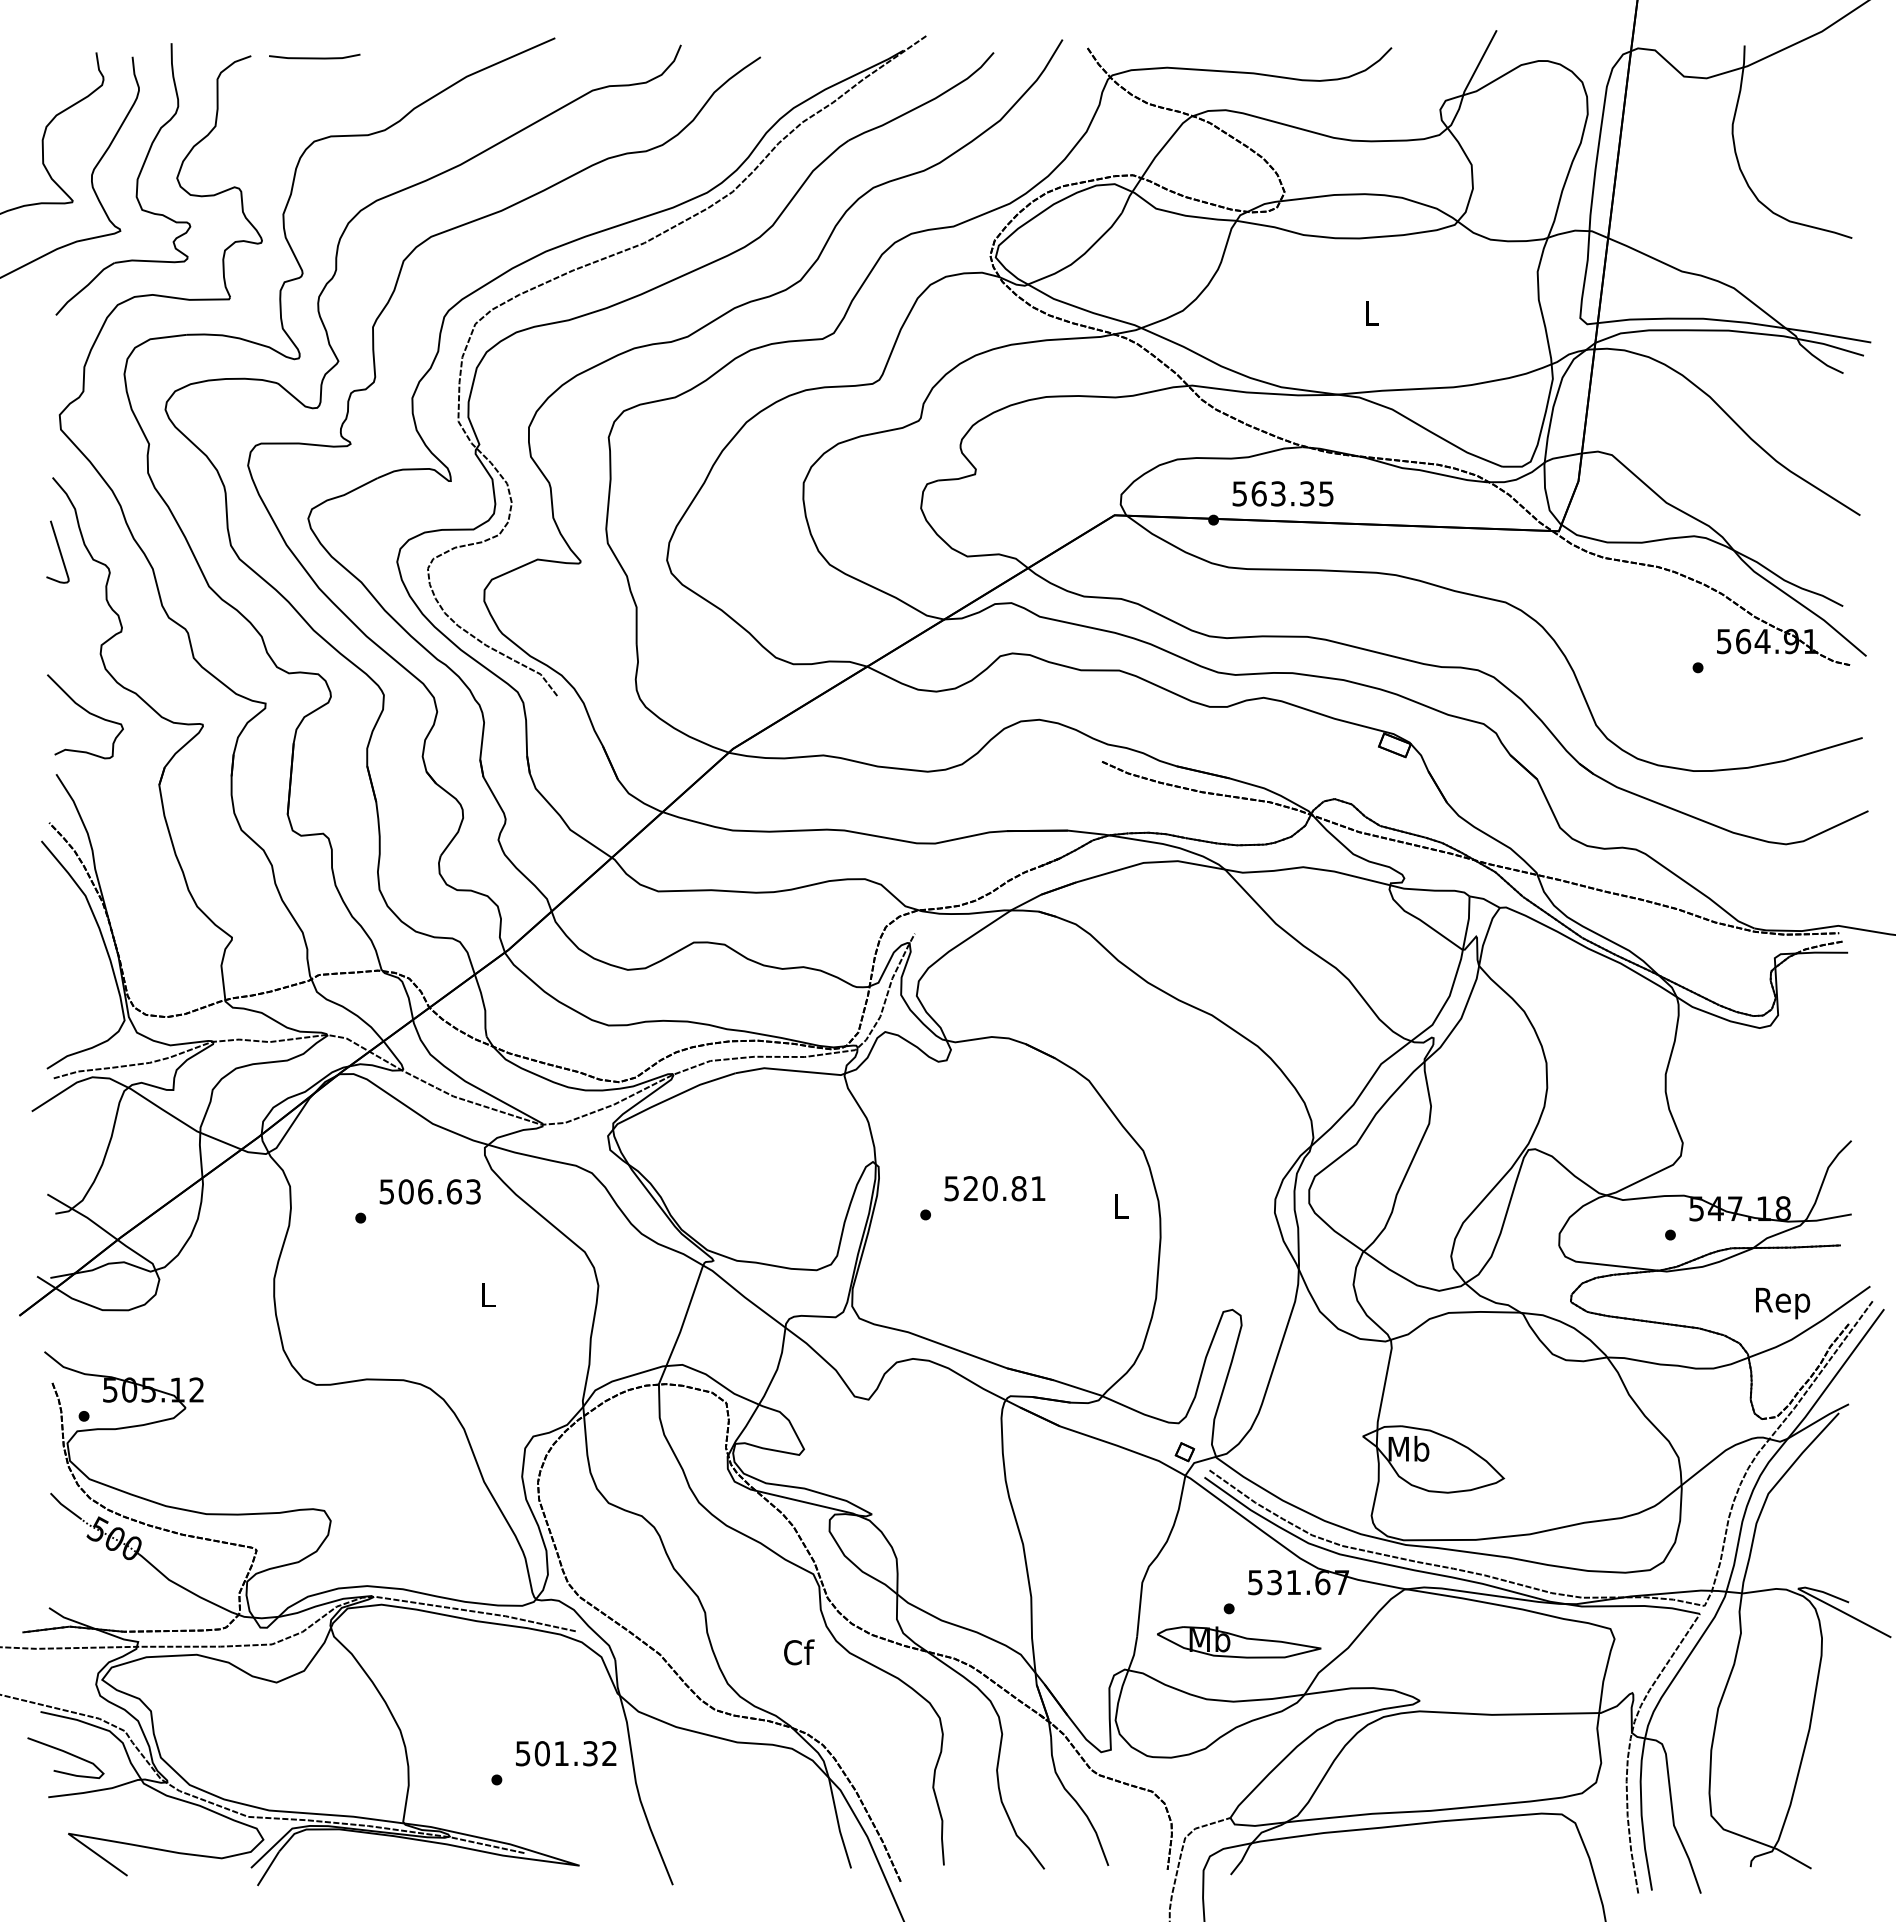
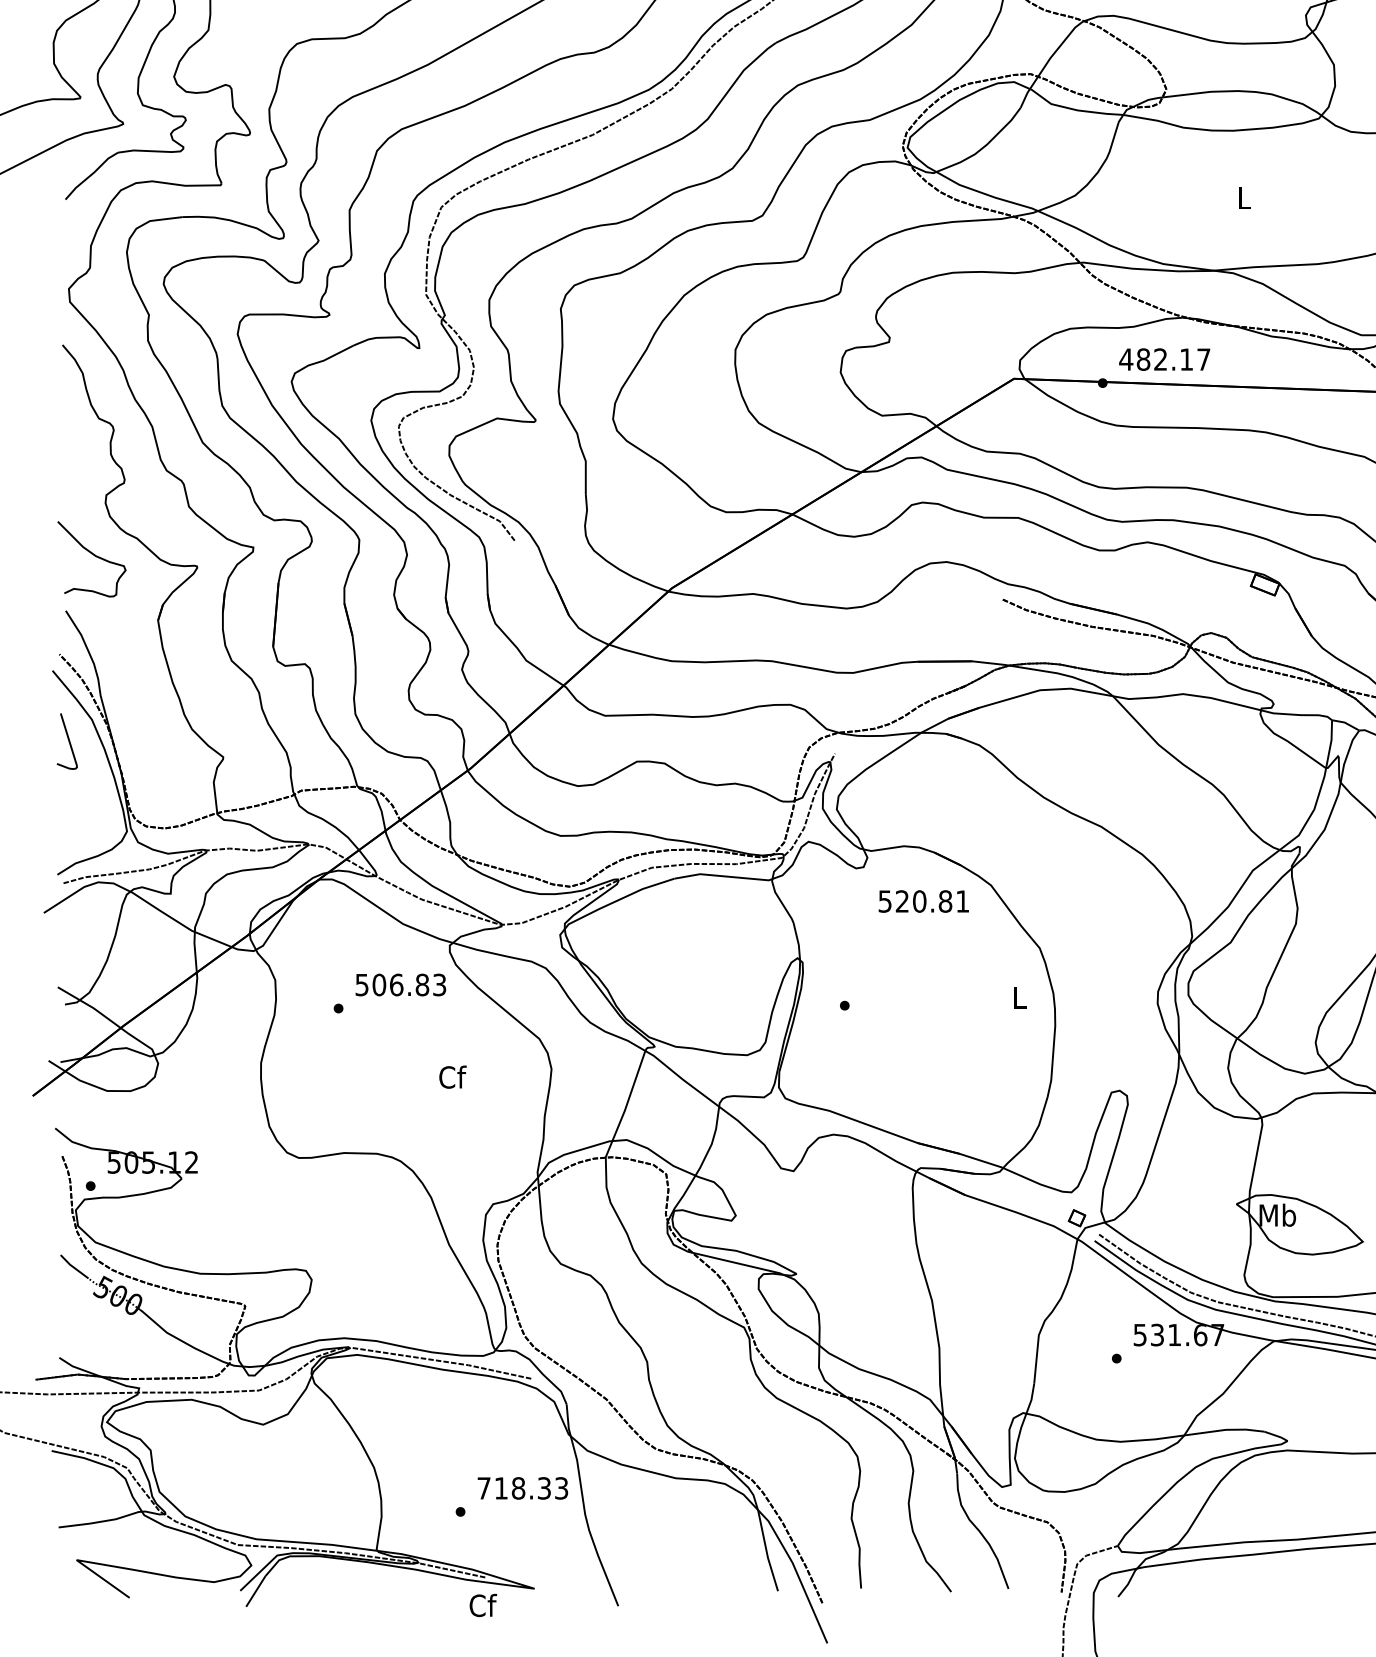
text: (1282, 493) -> (1164, 359), 563.35 -> 482.17
curve: (59, 551) -> (68, 740), moved
text: (994, 1188) -> (923, 901), moved
text: (453, 1191) -> (421, 984), 506.63 -> 506.83
text: (488, 1294) -> (453, 1076), L -> Cf
part: (1239, 1642) -> (1125, 1388), removed
text: (799, 1652) -> (483, 1605), moved
curve: (66, 1753) -> (74, 1488), removed
text: (566, 1753) -> (522, 1488), 501.32 -> 718.33

